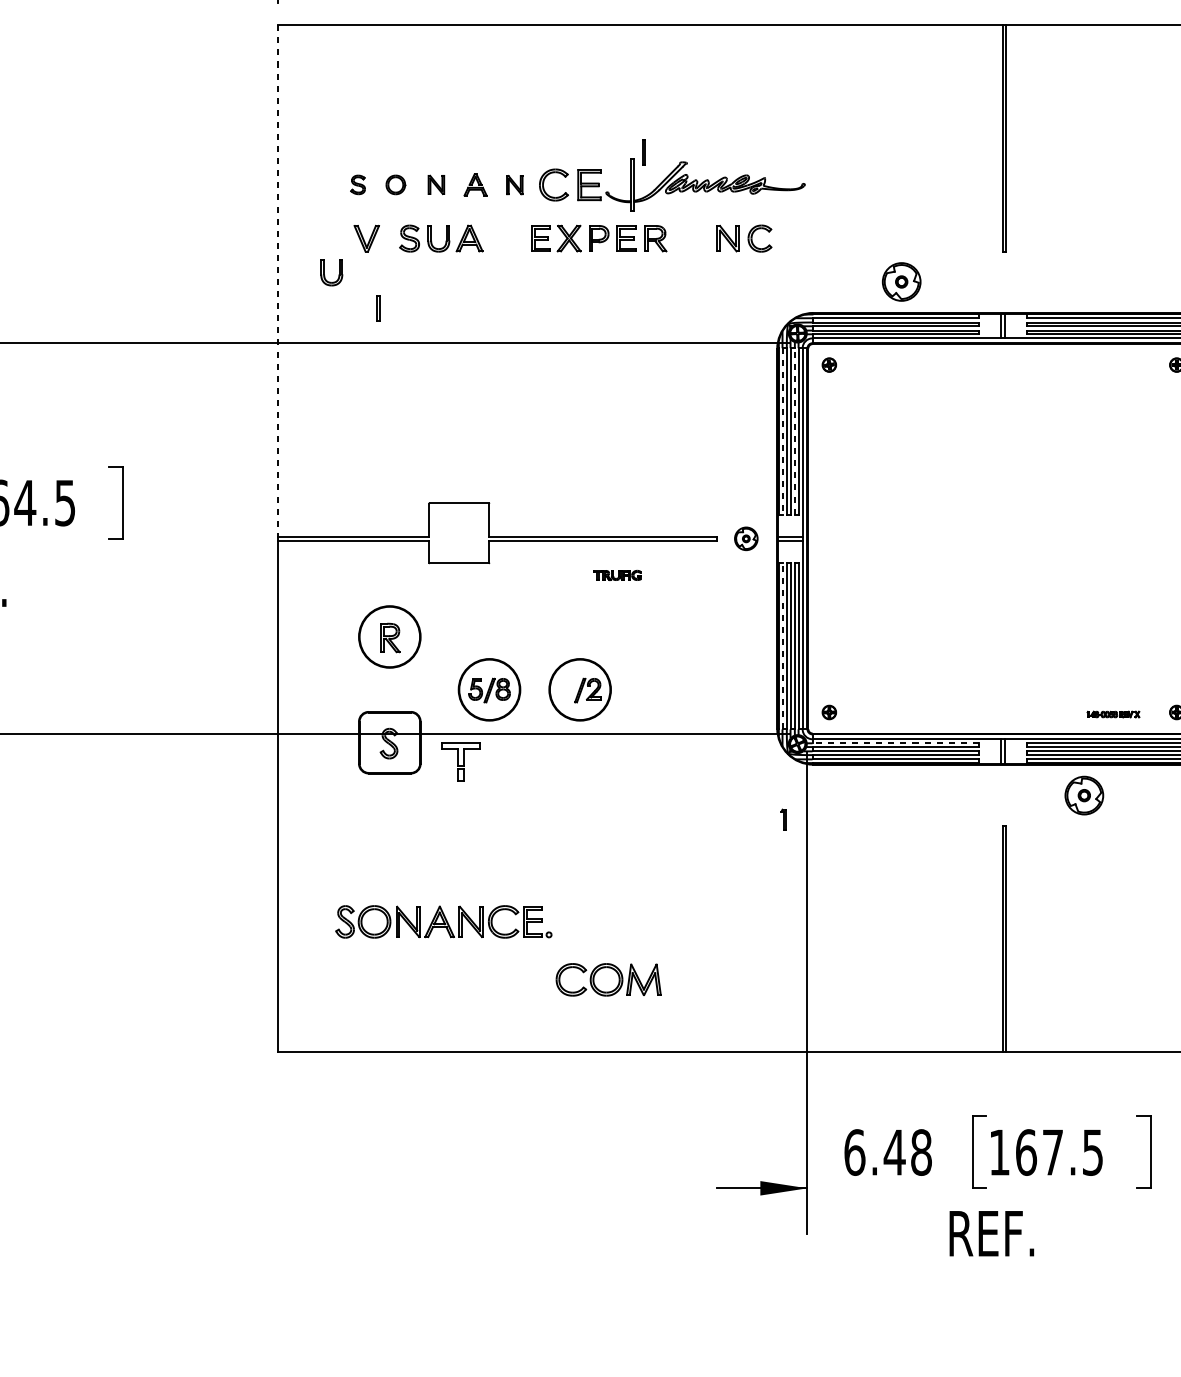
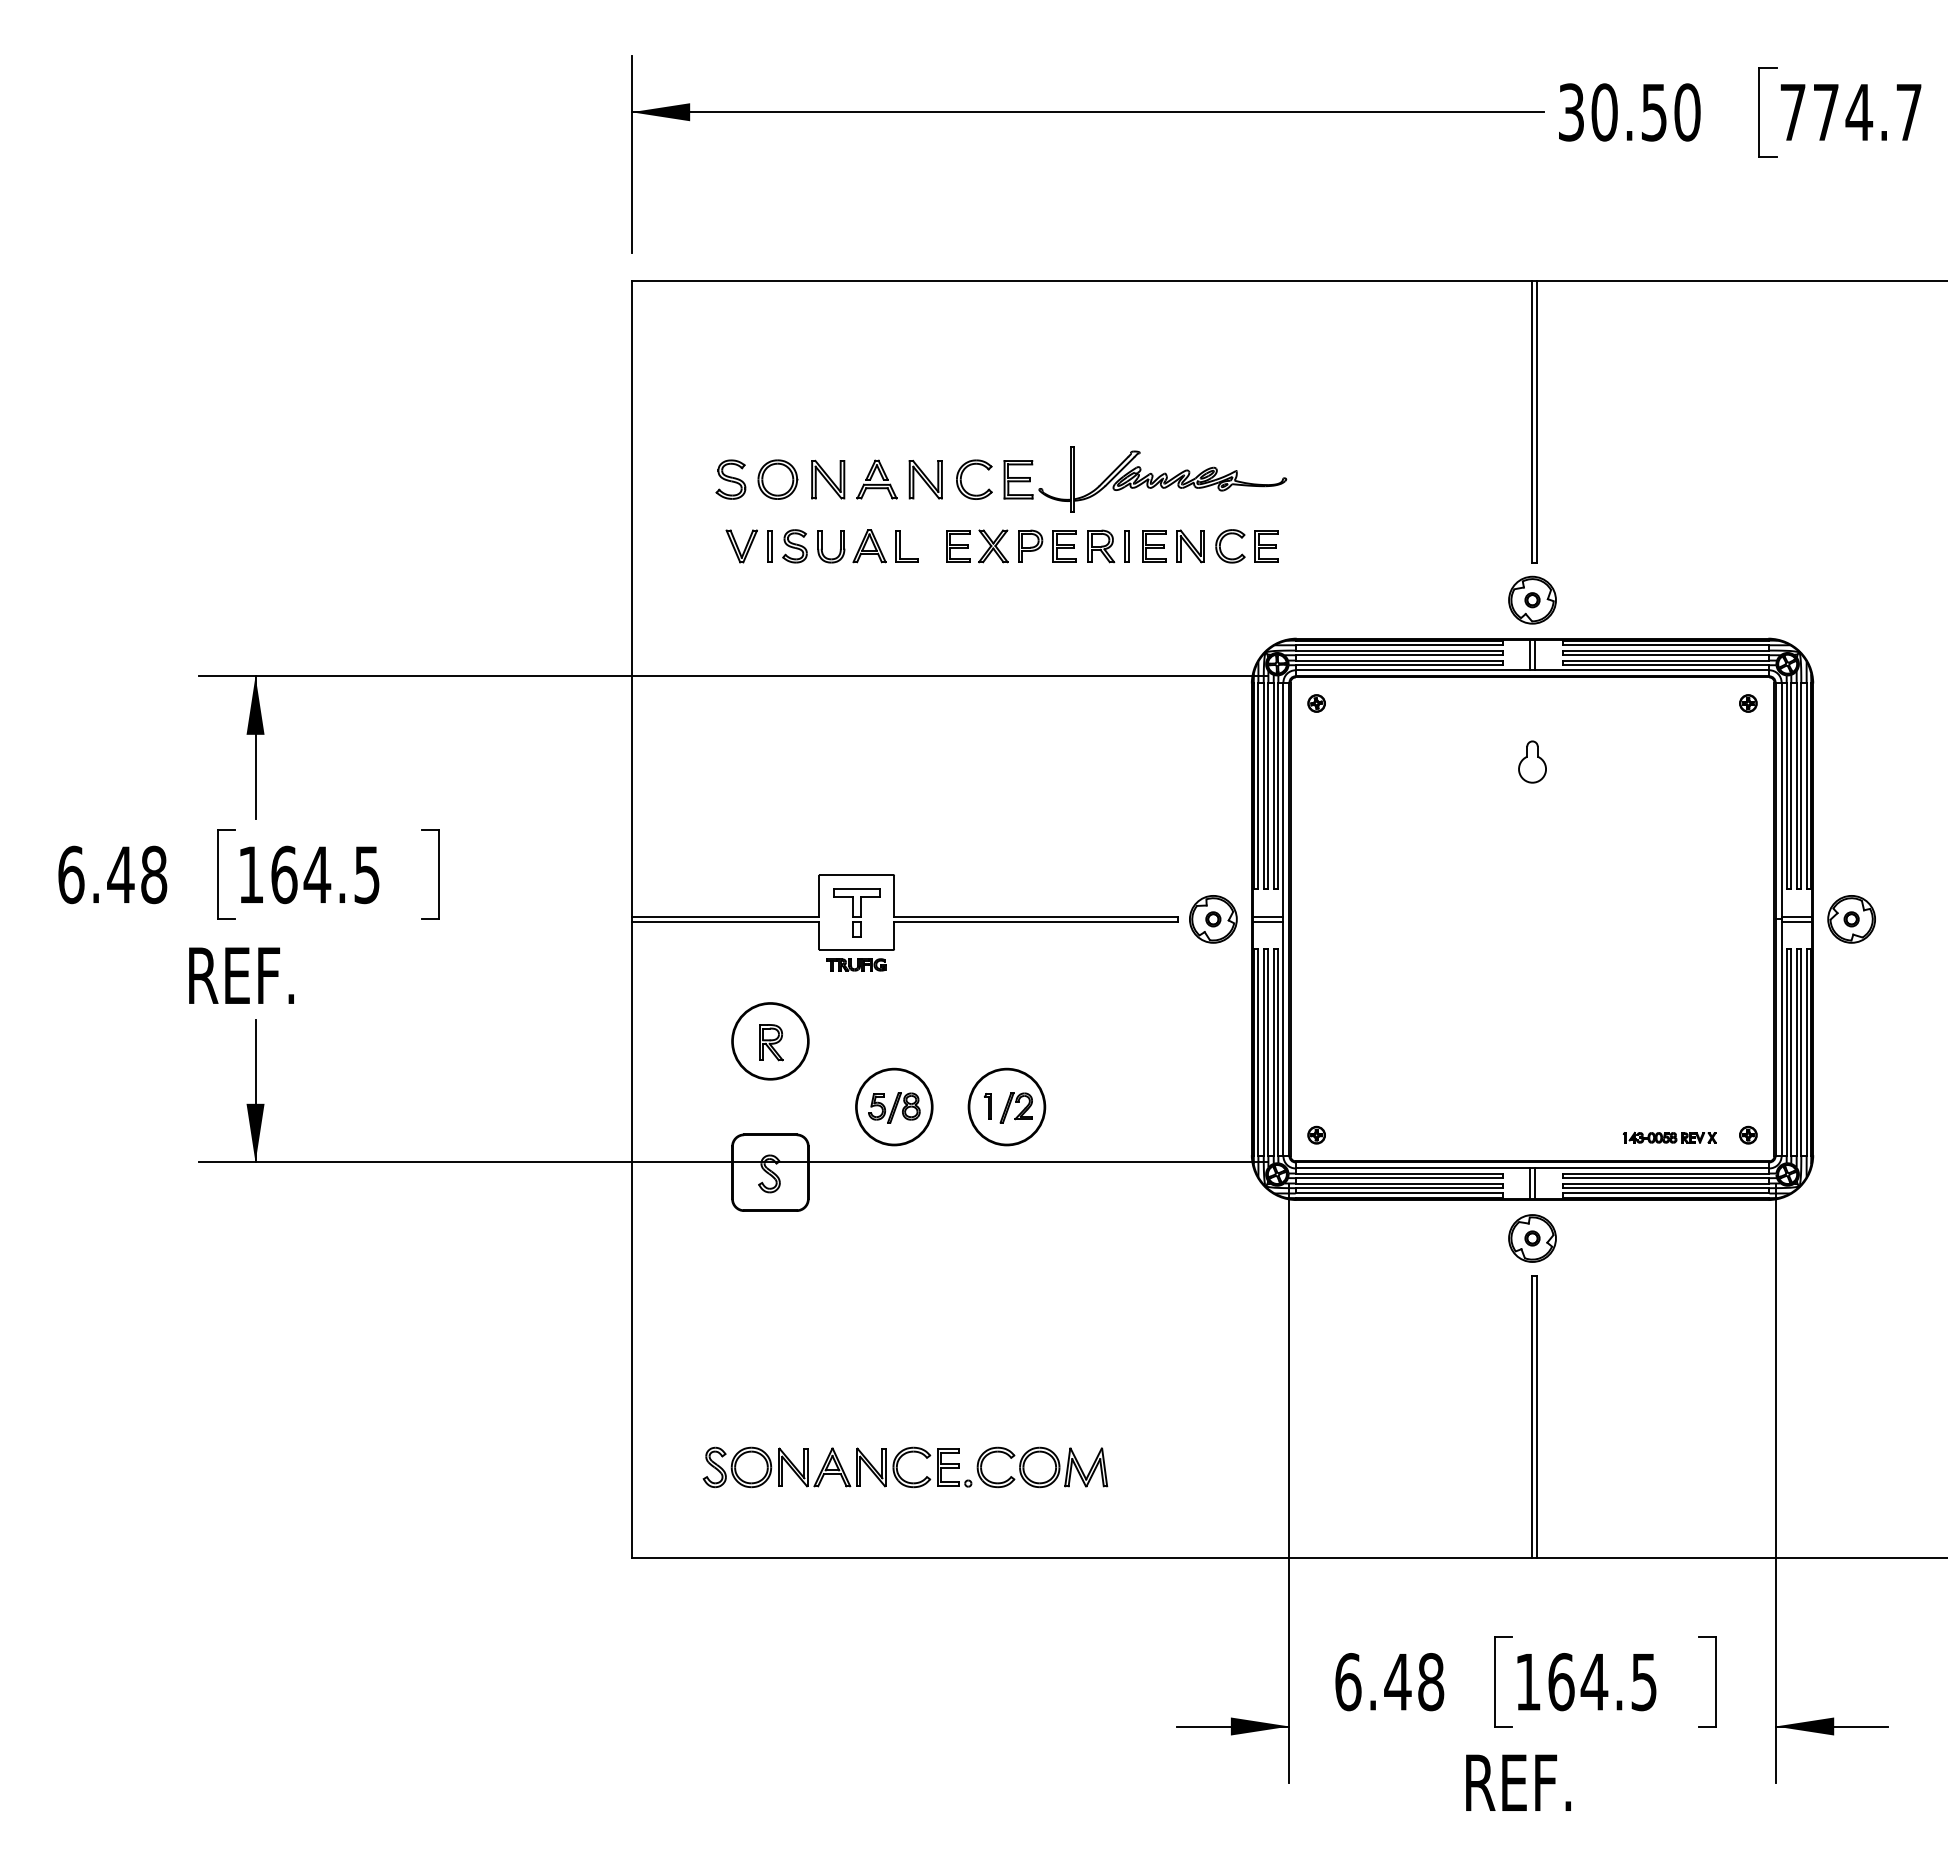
part: (643, 152) -> (1126, 546), moved
part: (357, 184) -> (730, 479), size x1.67
part: (395, 184) -> (777, 479), size x1.67
part: (436, 184) -> (828, 479), size x1.67
part: (475, 184) -> (876, 479), size x1.43
part: (514, 184) -> (925, 479), size x1.67
part: (499, 238) -> (906, 546), added
part: (698, 238) -> (1154, 546), added
part: (789, 238) -> (1266, 546), added
part: (338, 275) -> (706, 592), removed
line: (278, 281) -> (631, 599), dashed -> solid
part: (901, 281) -> (1532, 599), moved
part: (378, 308) -> (769, 546), moved
part: (1003, 411) -> (1532, 761), added
line: (782, 431) -> (1258, 786), dashed -> solid
line: (794, 431) -> (1273, 785), dashed -> solid
part: (746, 538) -> (1213, 919), size x1.67
part: (617, 575) -> (856, 964), moved
line: (782, 645) -> (1258, 1052), dashed -> solid
part: (1113, 714) -> (1669, 1137), size x1.43
line: (895, 743) -> (1398, 1173), dashed -> solid
part: (460, 761) -> (856, 912), moved
part: (1084, 795) -> (1532, 1238), moved
part: (783, 819) -> (987, 1106), moved
part: (443, 921) -> (837, 1467), moved
text: (1052, 1152) -> (1594, 1682), 167.5 -> 164.5

